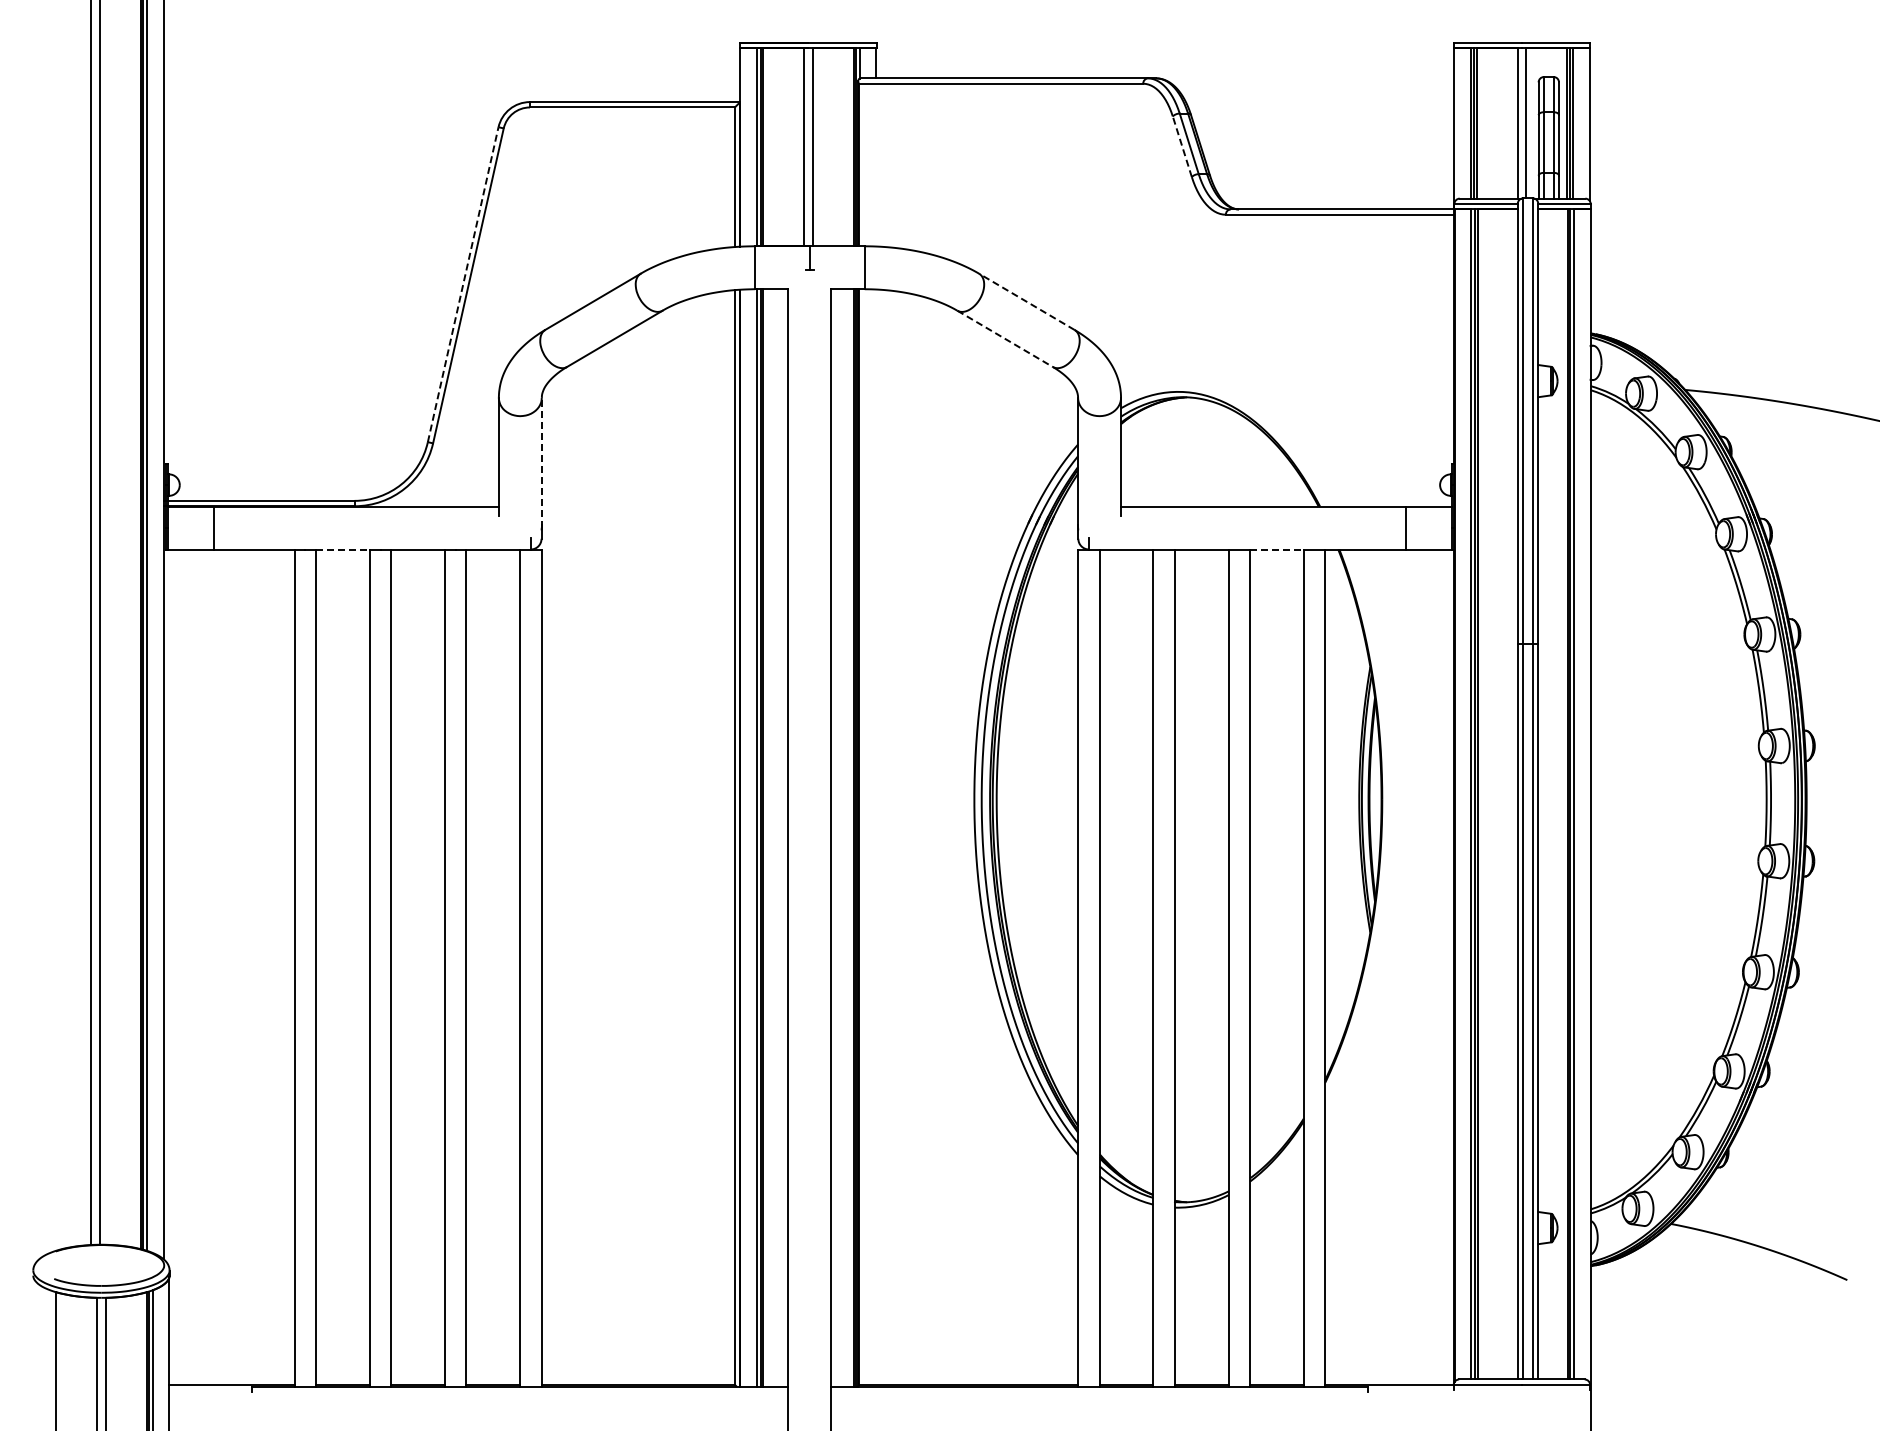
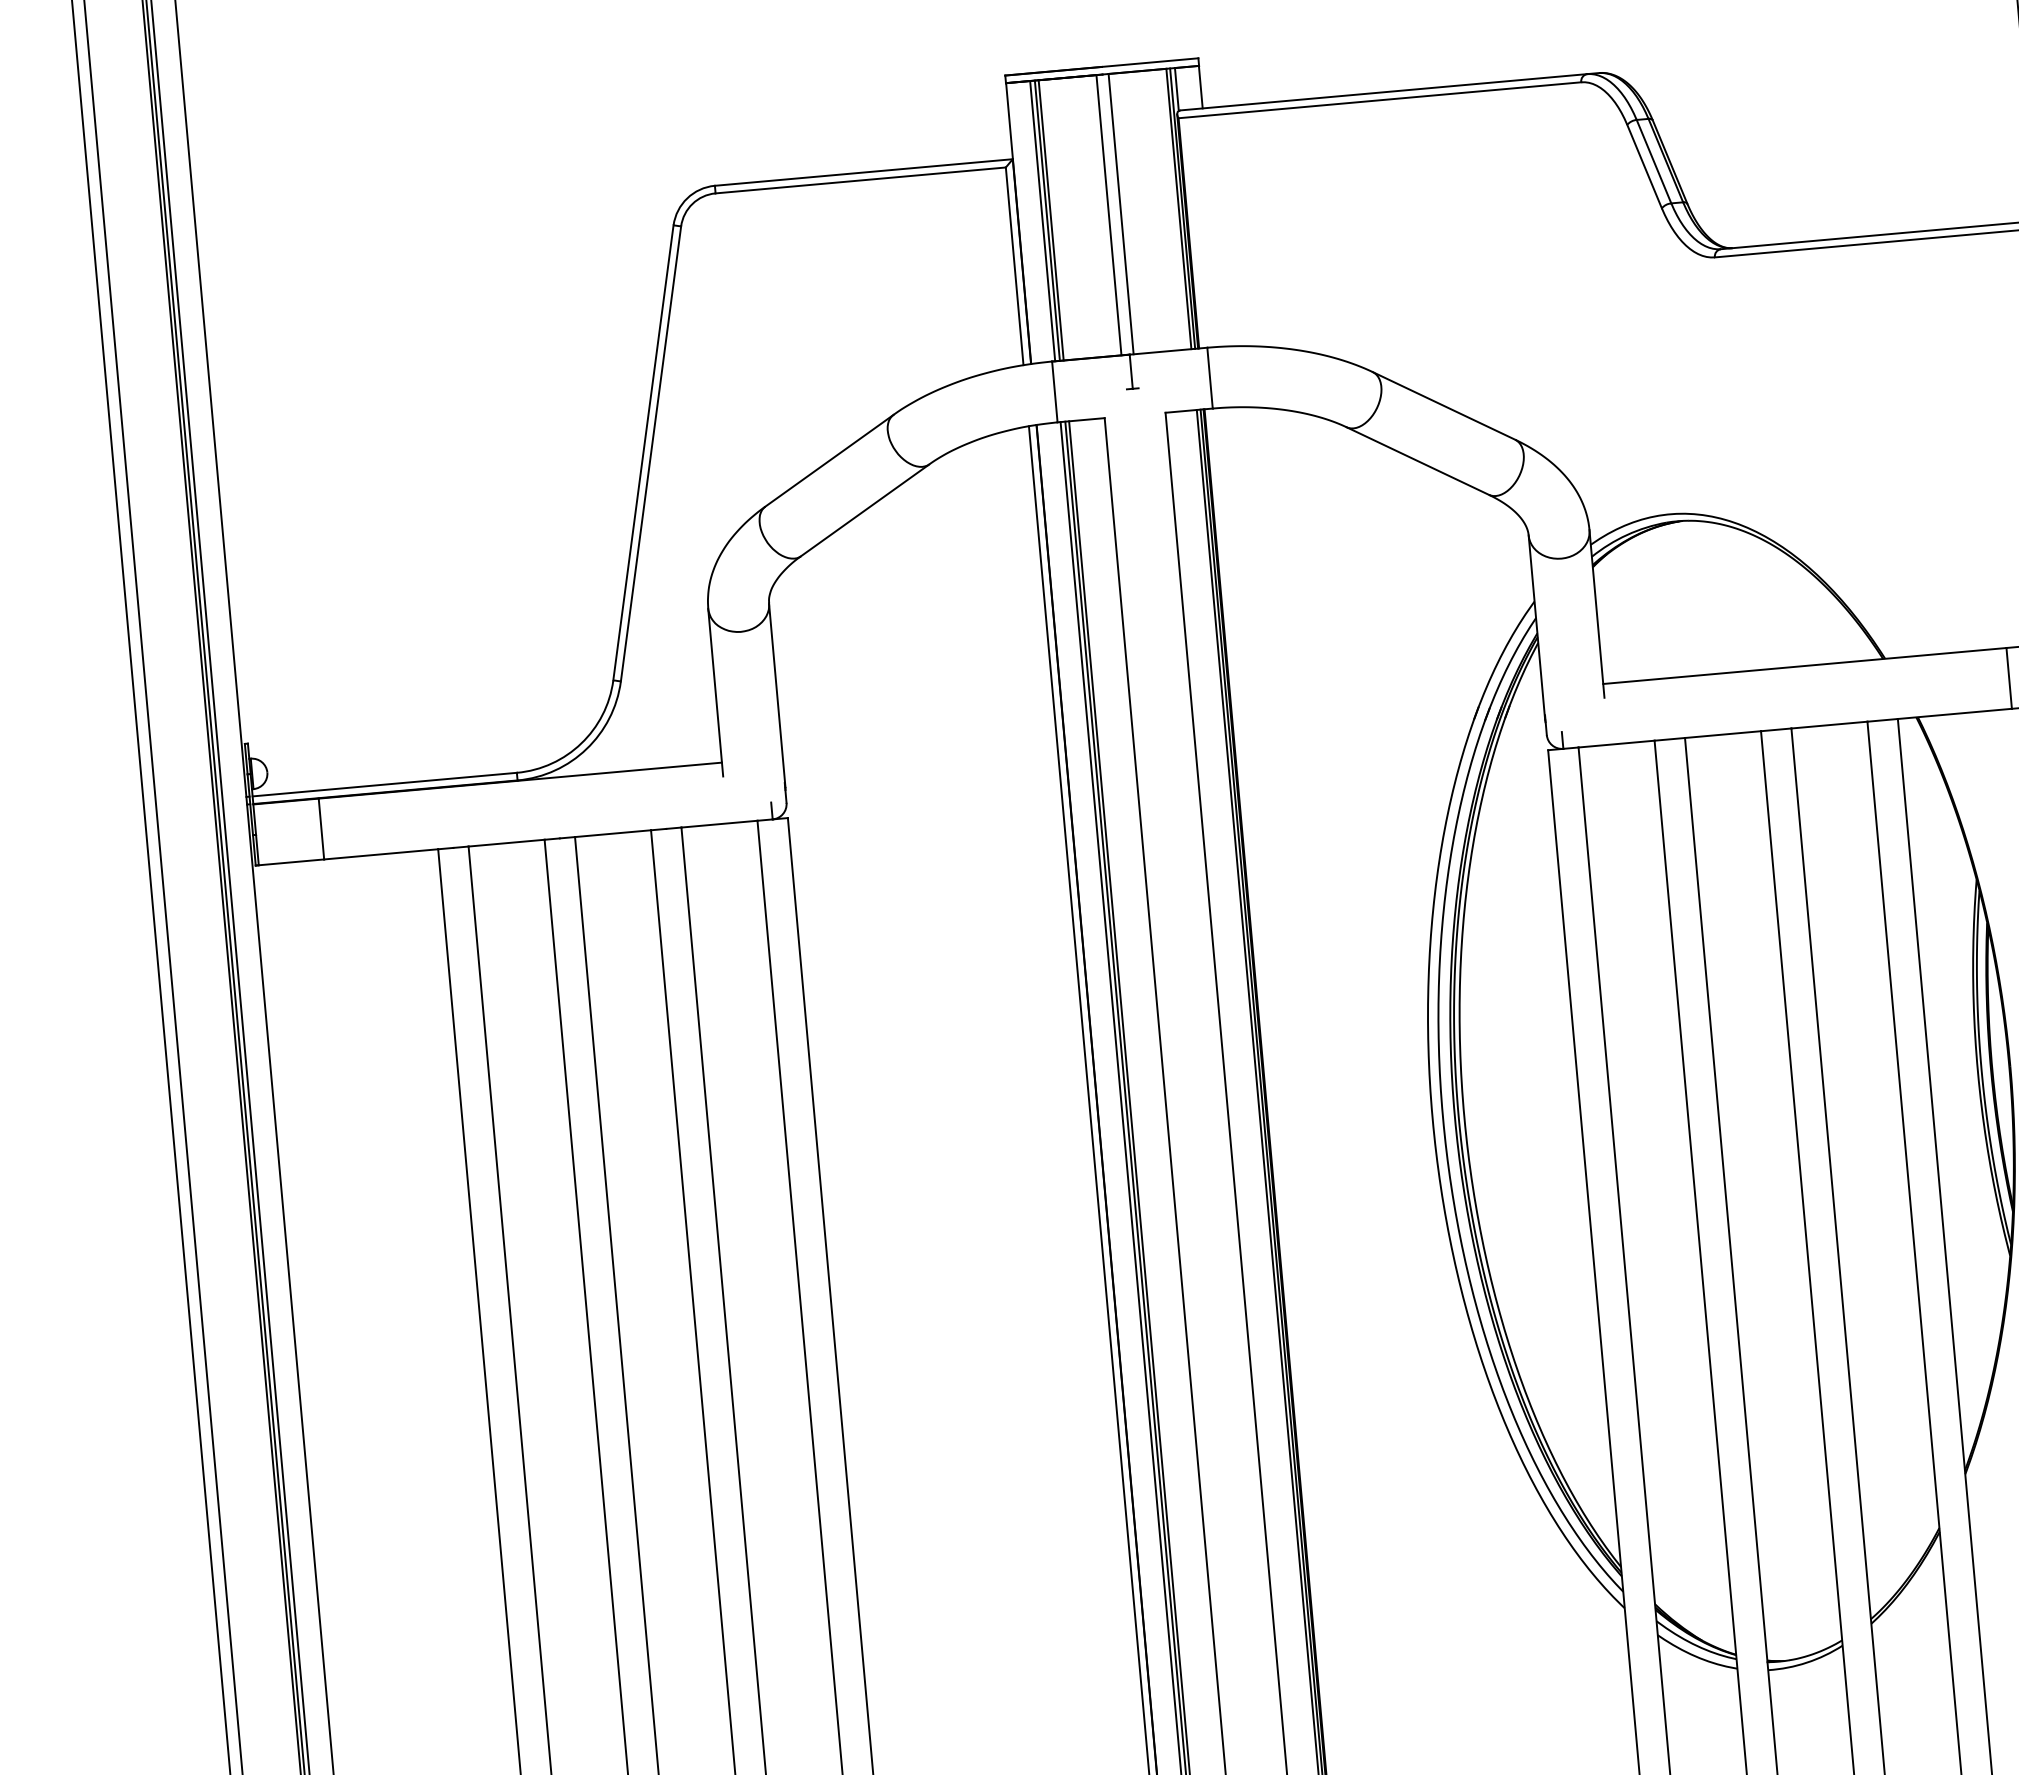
line: (1182, 146) -> (1644, 166), dashed -> solid
line: (463, 284) -> (643, 452), dashed -> solid
line: (1026, 301) -> (1443, 405), dashed -> solid
line: (1005, 339) -> (1418, 461), dashed -> solid
line: (541, 462) -> (776, 694), dashed -> solid
line: (342, 549) -> (505, 843), dashed -> solid
line: (1276, 549) -> (1828, 725), dashed -> solid

